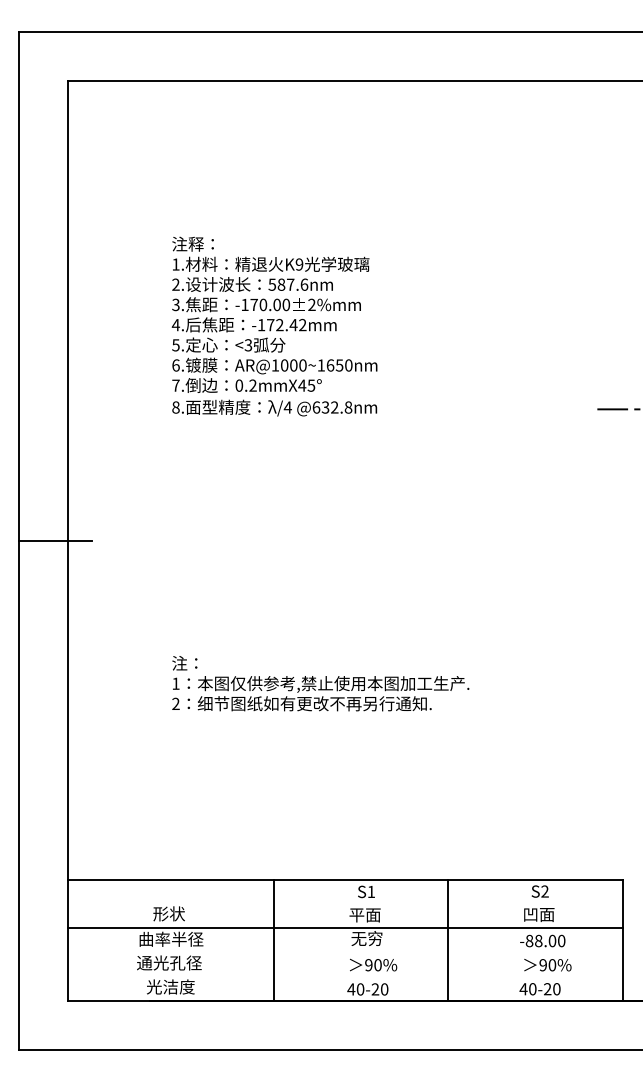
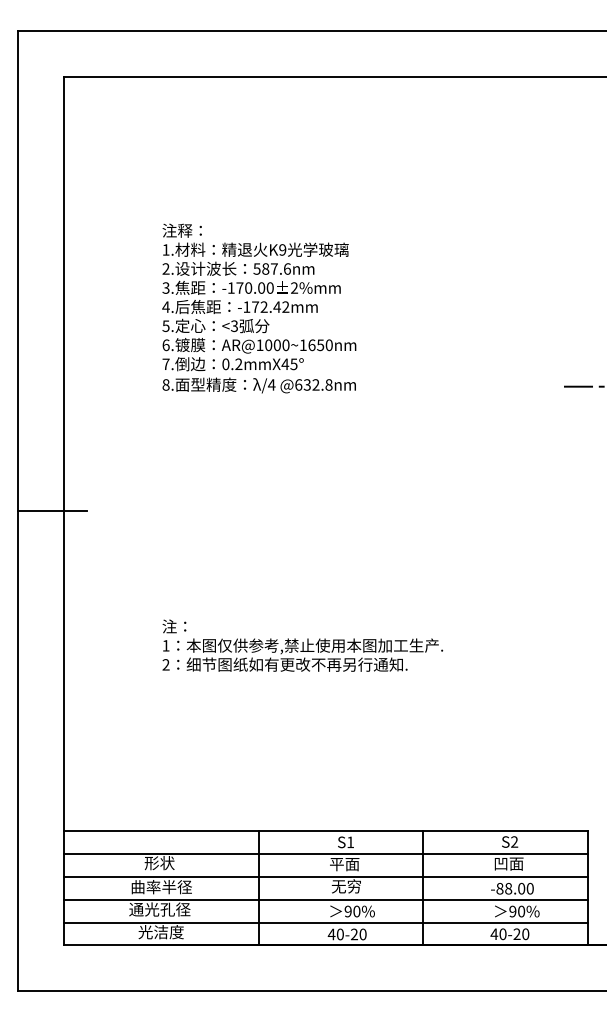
line: (344, 904) -> (325, 854), added
line: (344, 952) -> (325, 899), added
line: (344, 976) -> (325, 922), added

